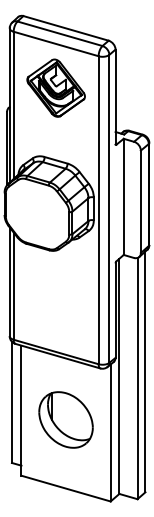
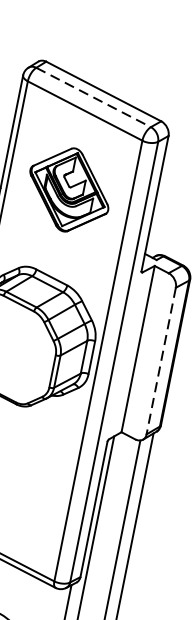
line: (60, 33) -> (94, 97), solid -> dashed
part: (55, 87) -> (68, 188), moved
line: (140, 202) -> (160, 361), solid -> dashed

